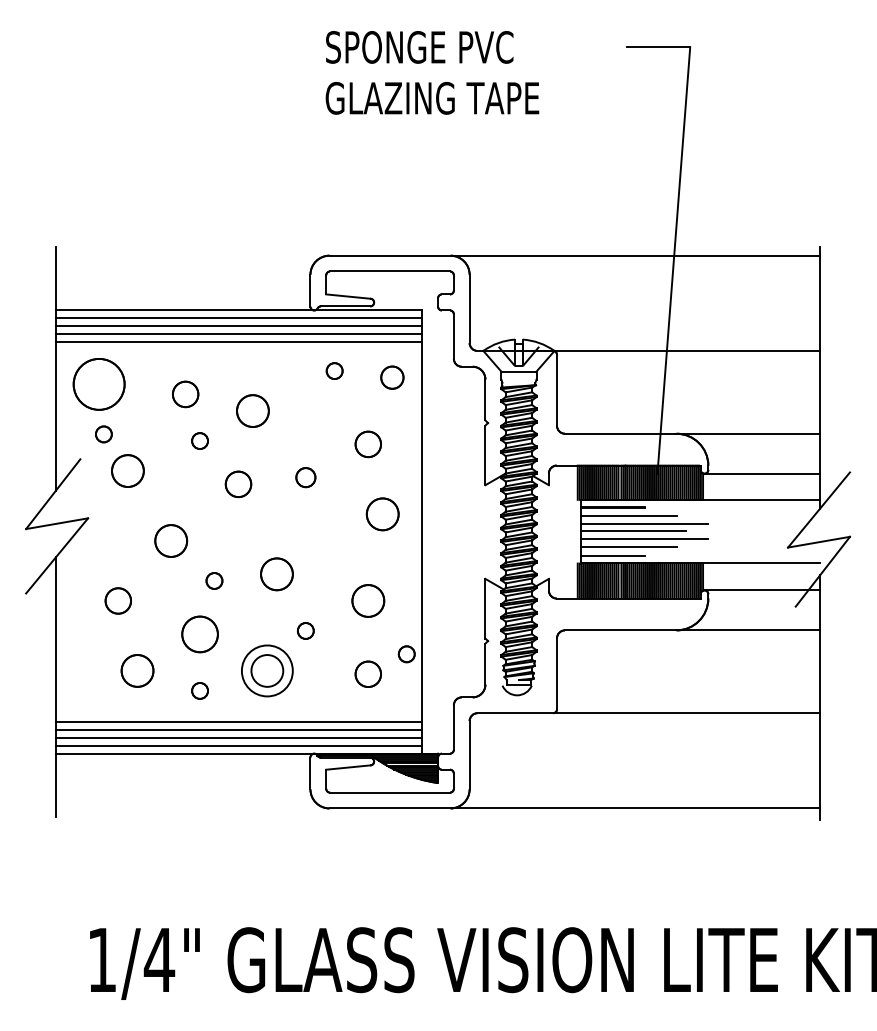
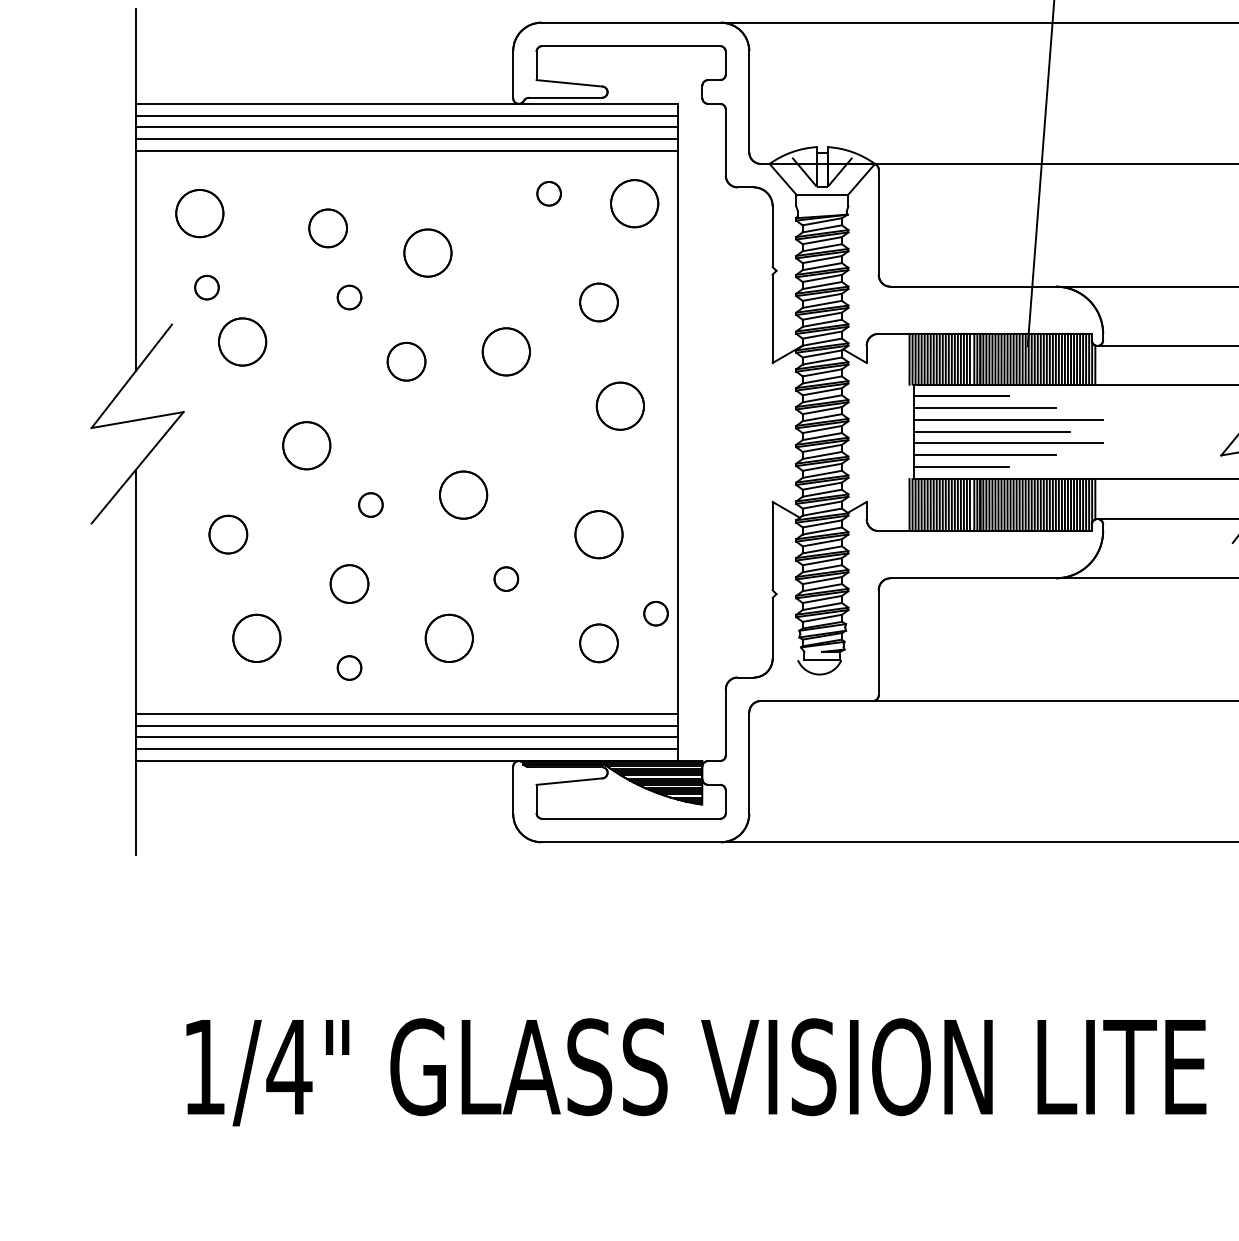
part: (392, 377) -> (634, 203), size x1.43
part: (98, 384) -> (198, 213), size x0.62
part: (305, 477) -> (505, 351), size x1.67
circle: (199, 633) -> (348, 582), size x0.71
circle: (267, 670) -> (449, 637), size x0.62

